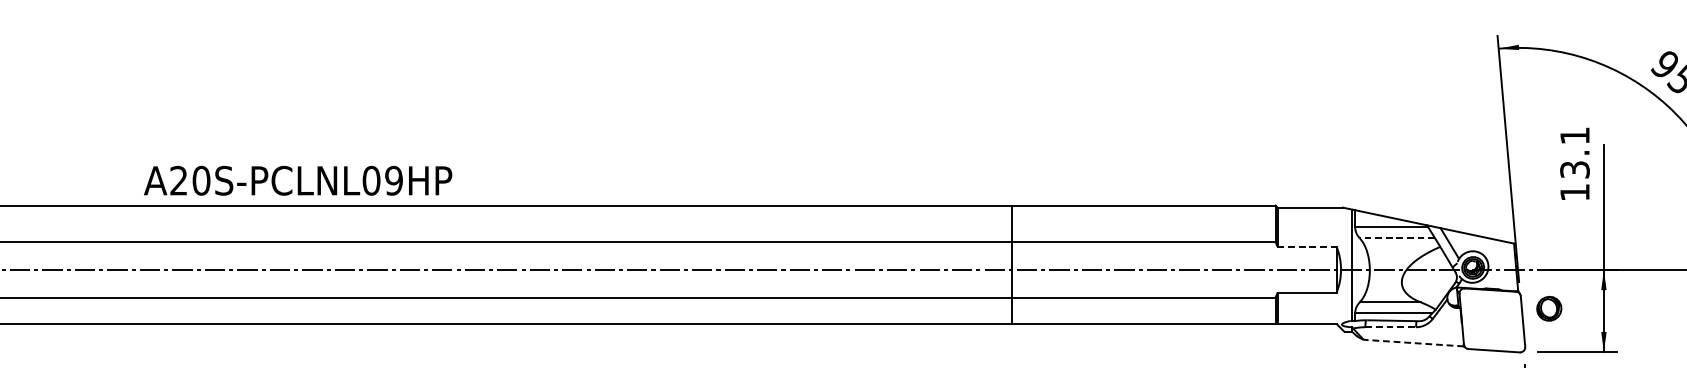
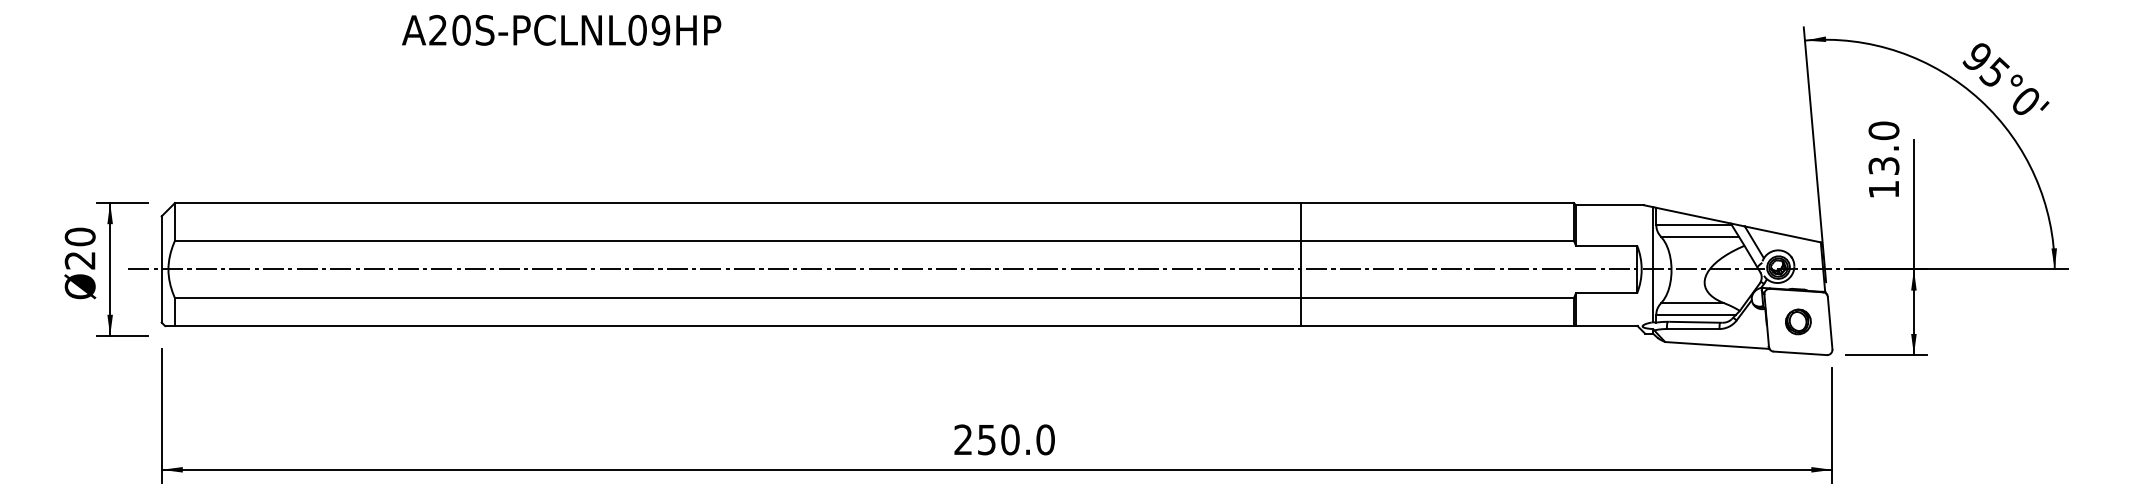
text: (1574, 135) -> (1883, 130), 13.1 -> 13.0
text: (298, 179) -> (561, 29), moved
line: (1397, 237) -> (1700, 236), dashed -> solid
line: (1307, 246) -> (1606, 245), dashed -> solid
part: (1549, 308) -> (1798, 321), moved
line: (1391, 327) -> (1693, 329), dashed -> solid
line: (1413, 343) -> (1716, 345), dashed -> solid

